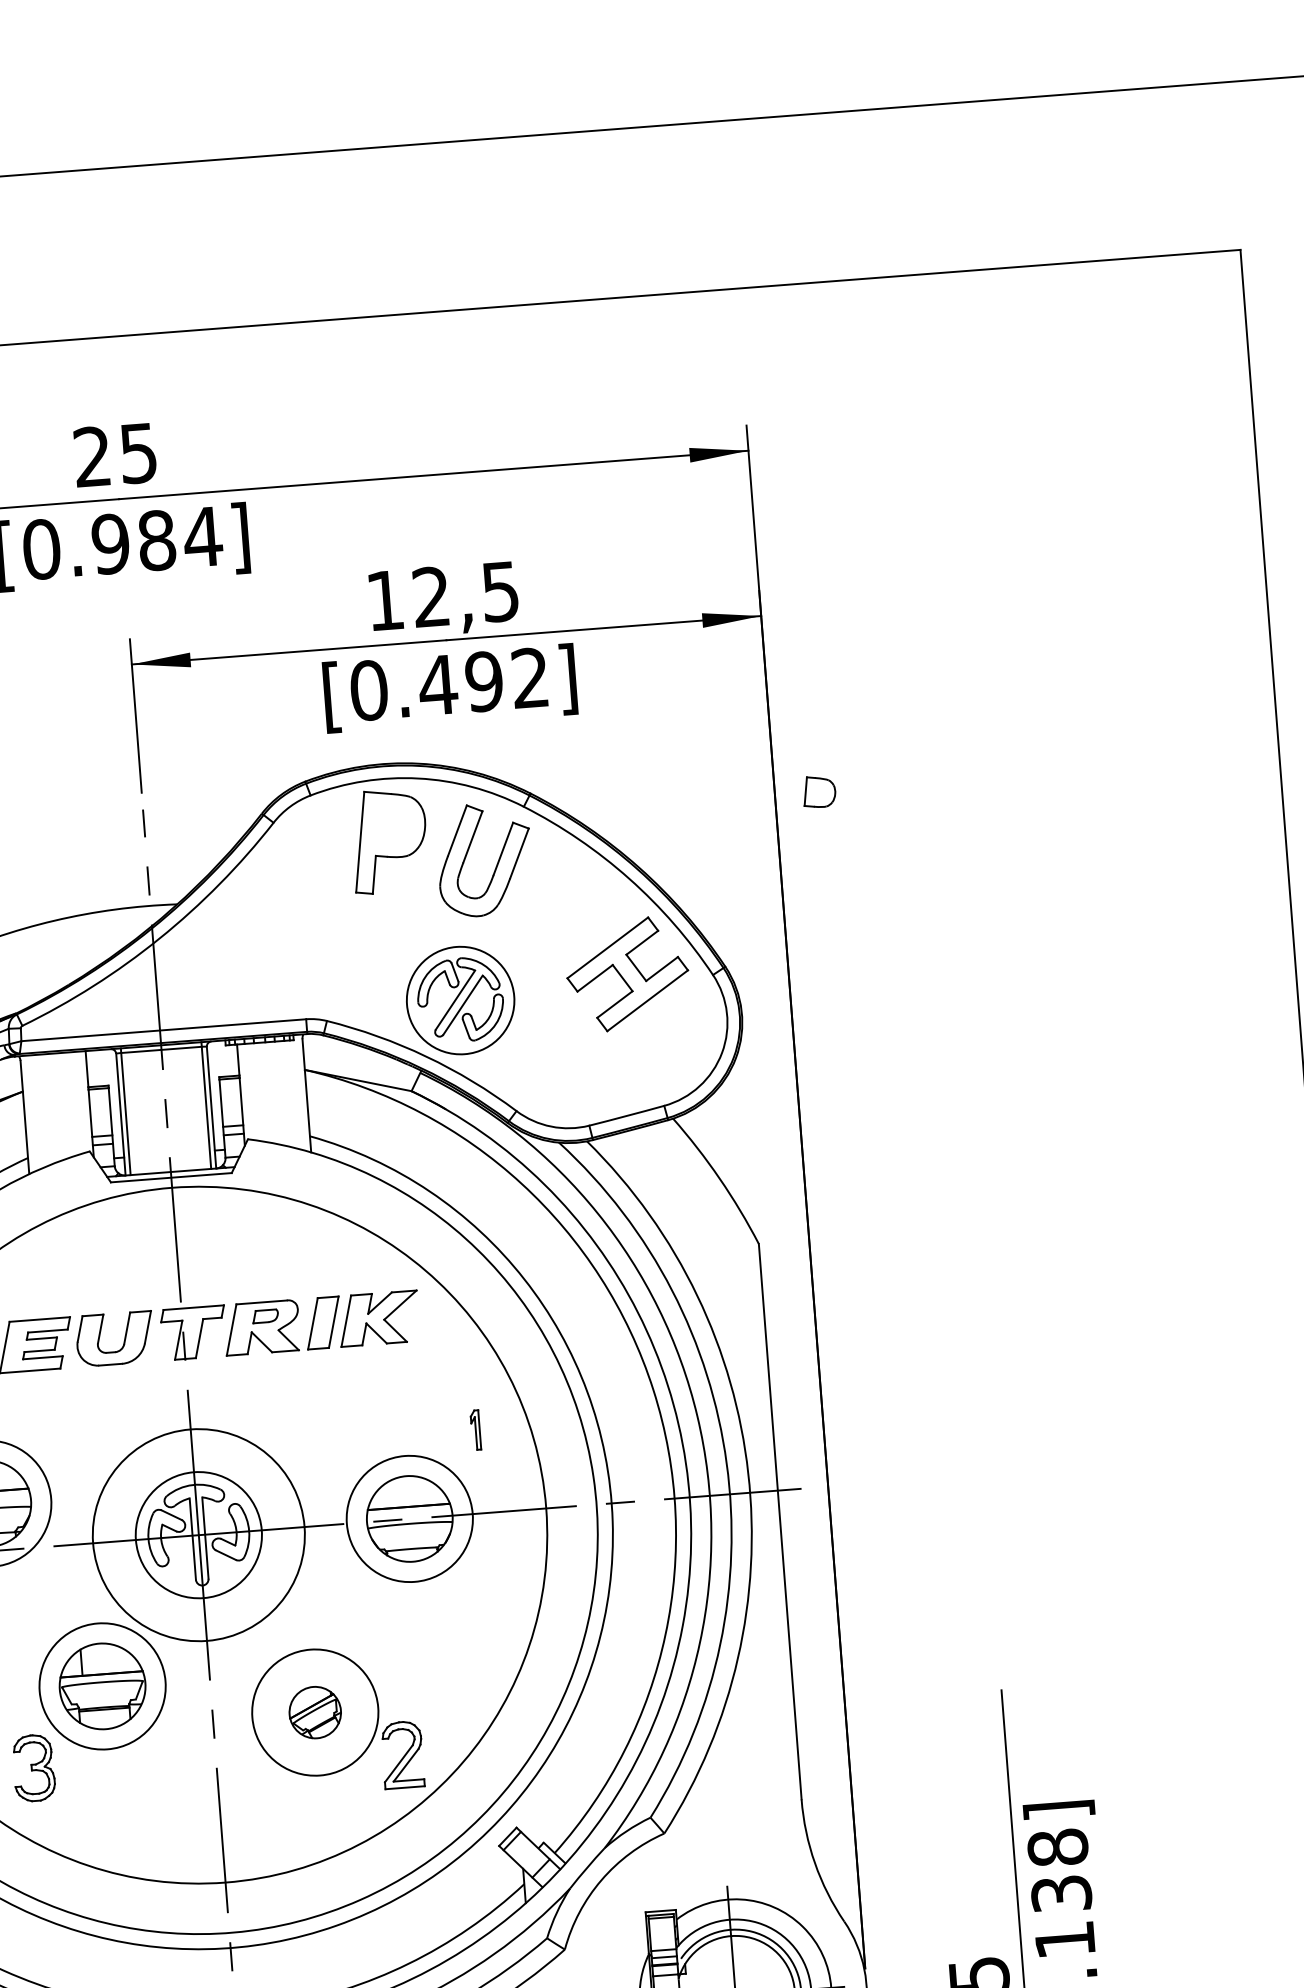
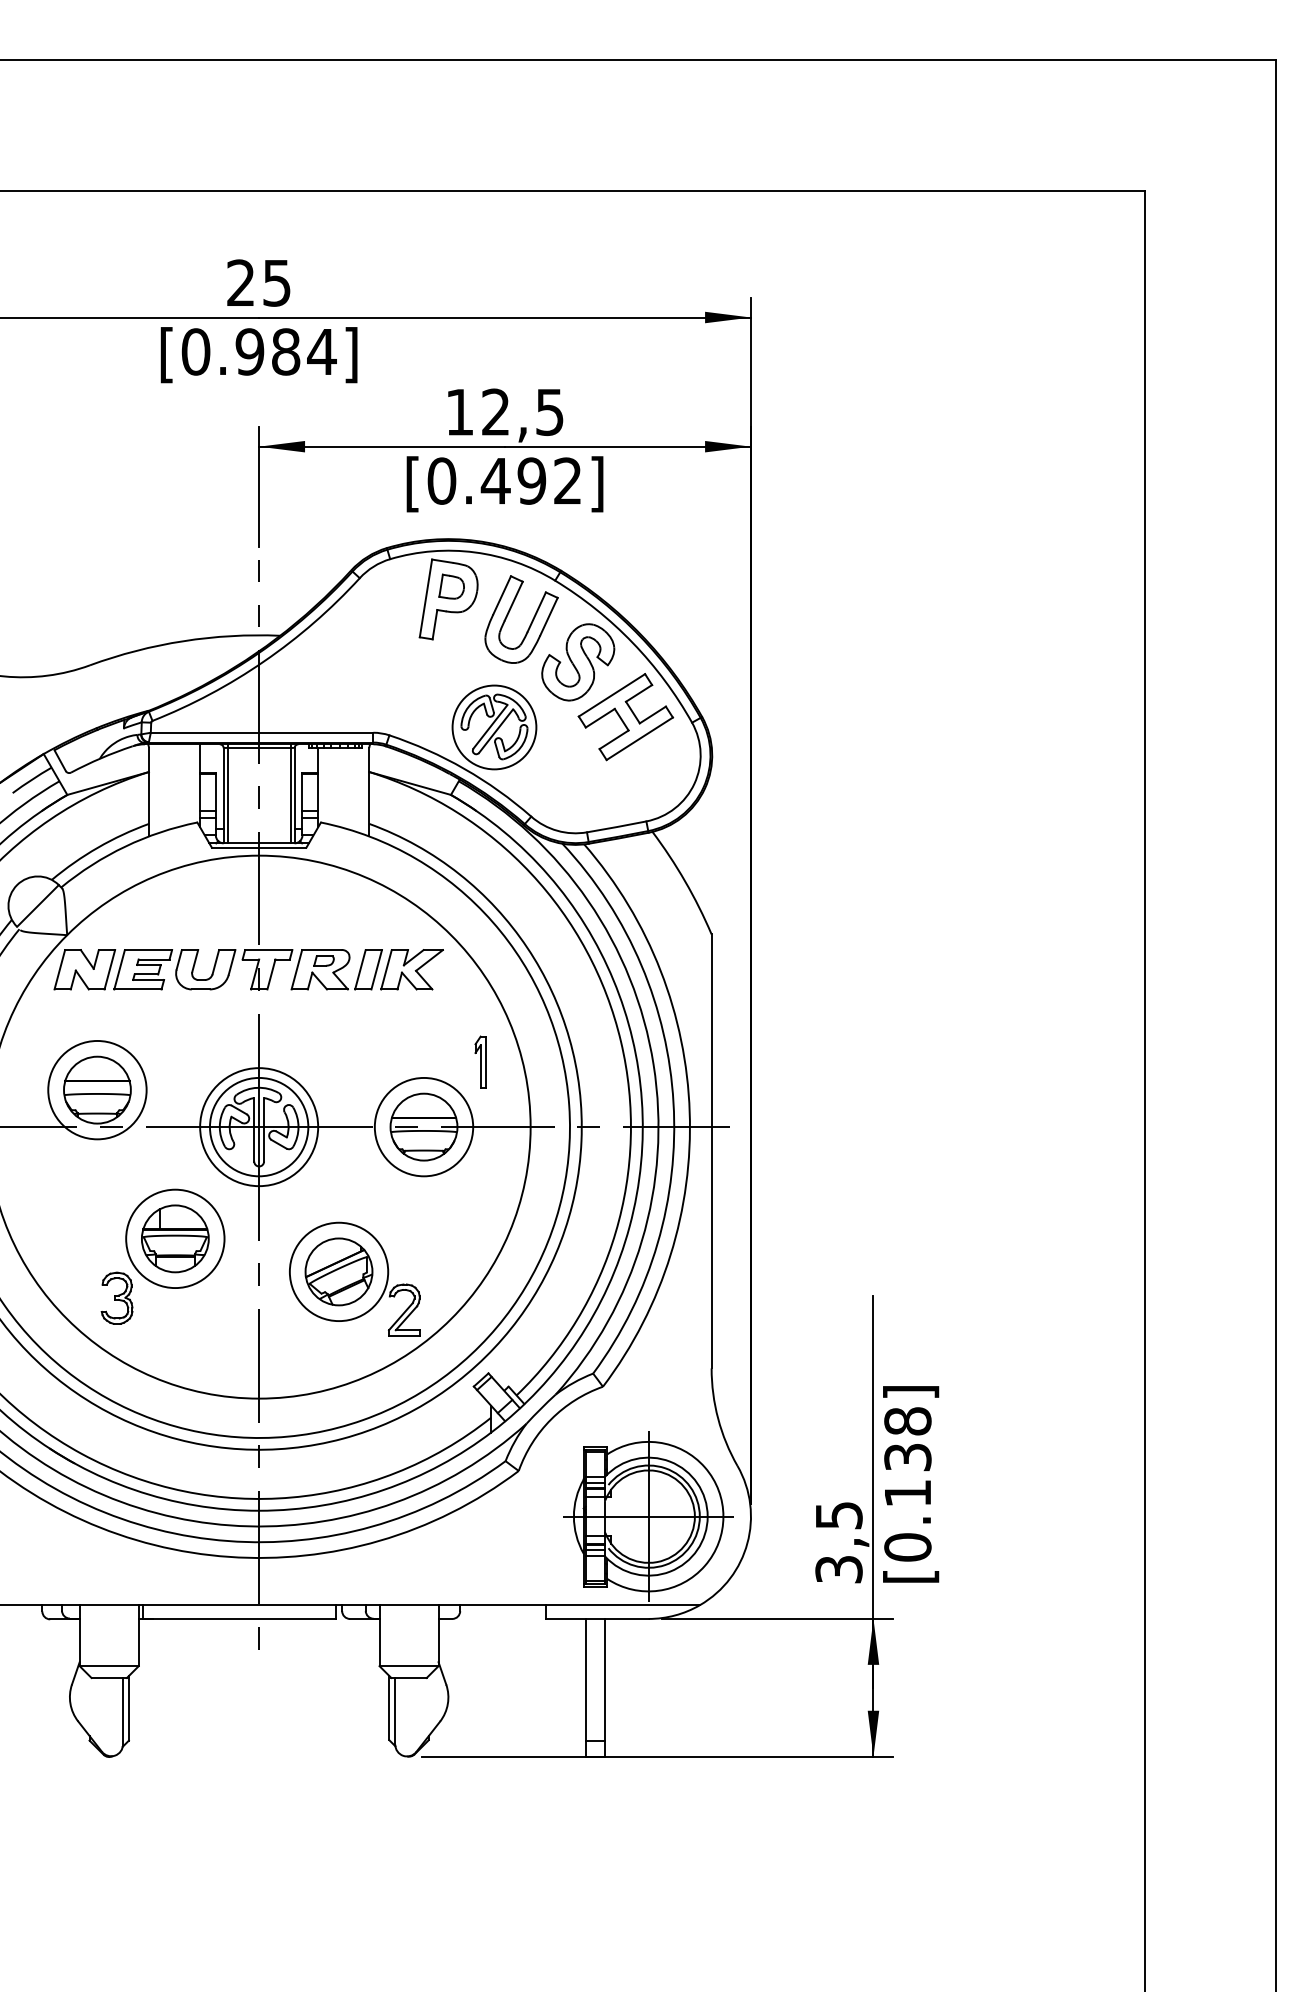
part: (819, 791) -> (451, 586), moved
part: (561, 909) -> (578, 662), added
part: (475, 1429) -> (480, 1061), size x1.67
circle: (199, 1535) -> (259, 1127), size x0.71
part: (314, 1712) -> (338, 1271), size x1.67

